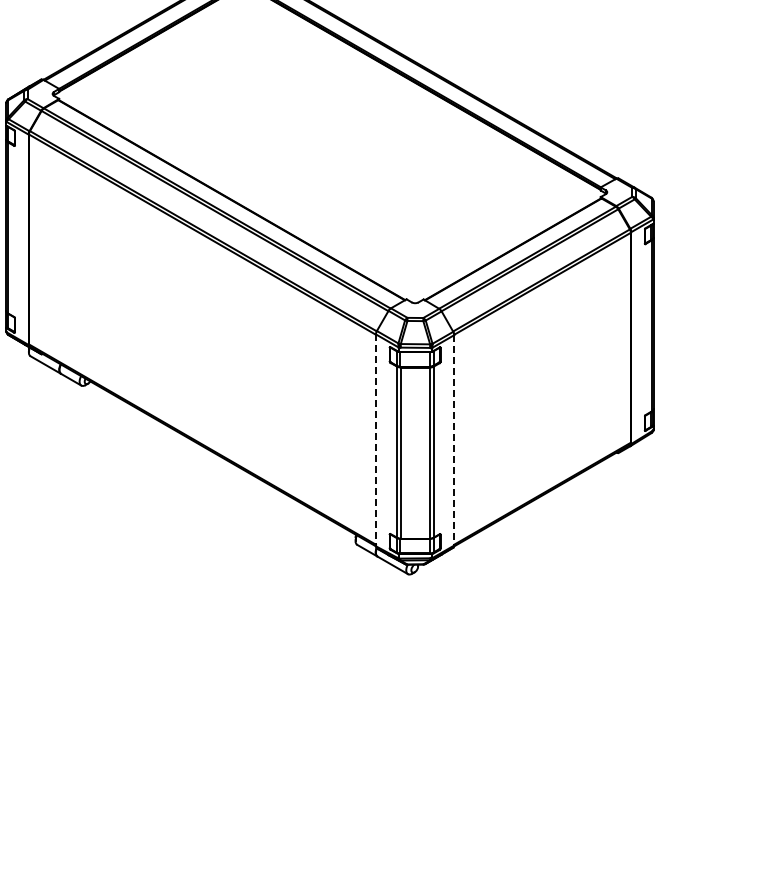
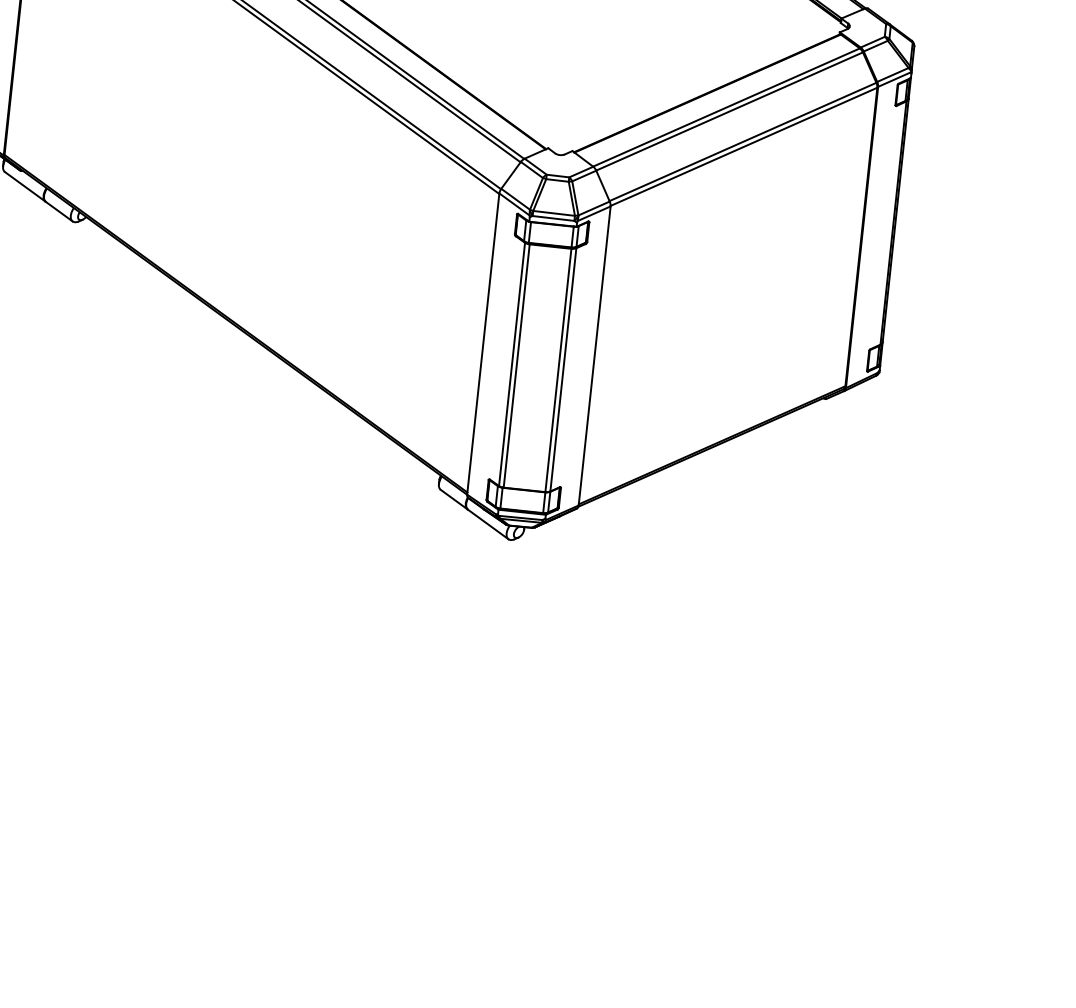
line: (375, 440) -> (482, 344), dashed -> solid
line: (454, 440) -> (594, 356), dashed -> solid

